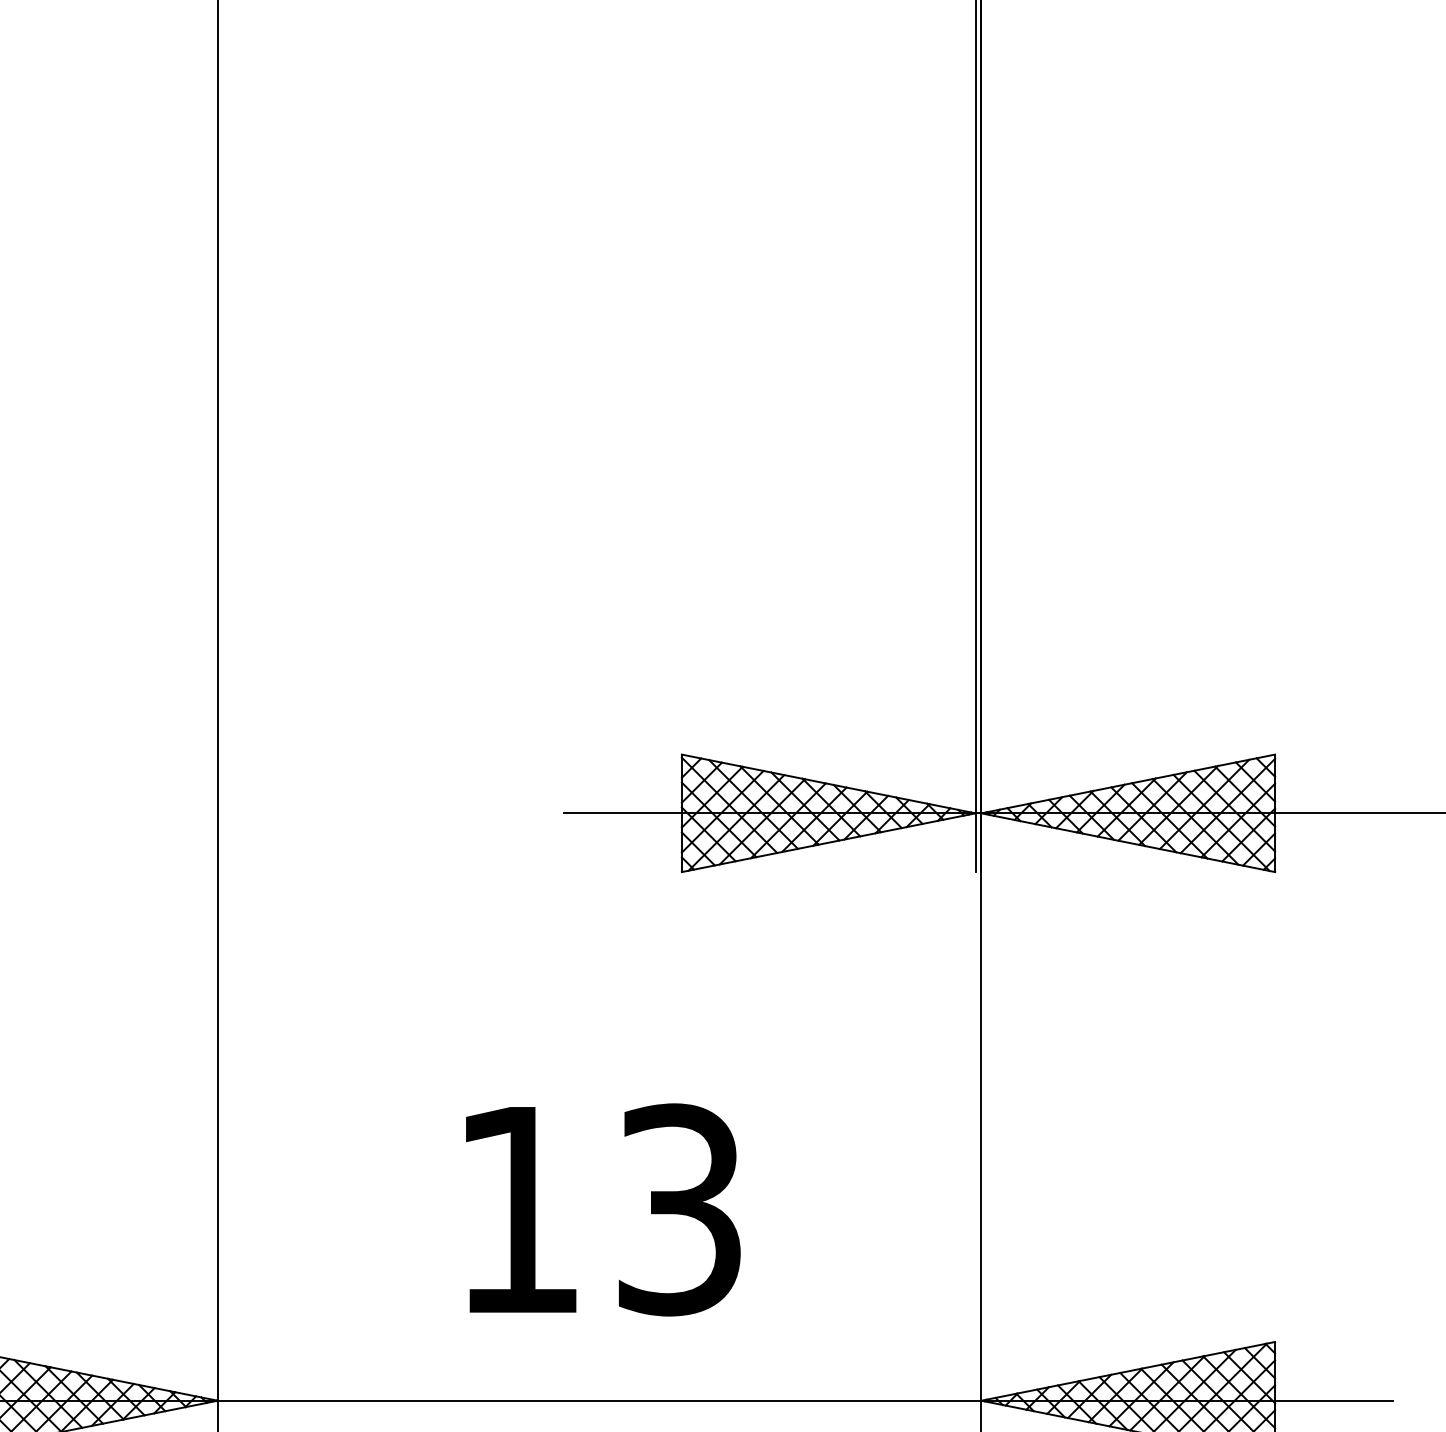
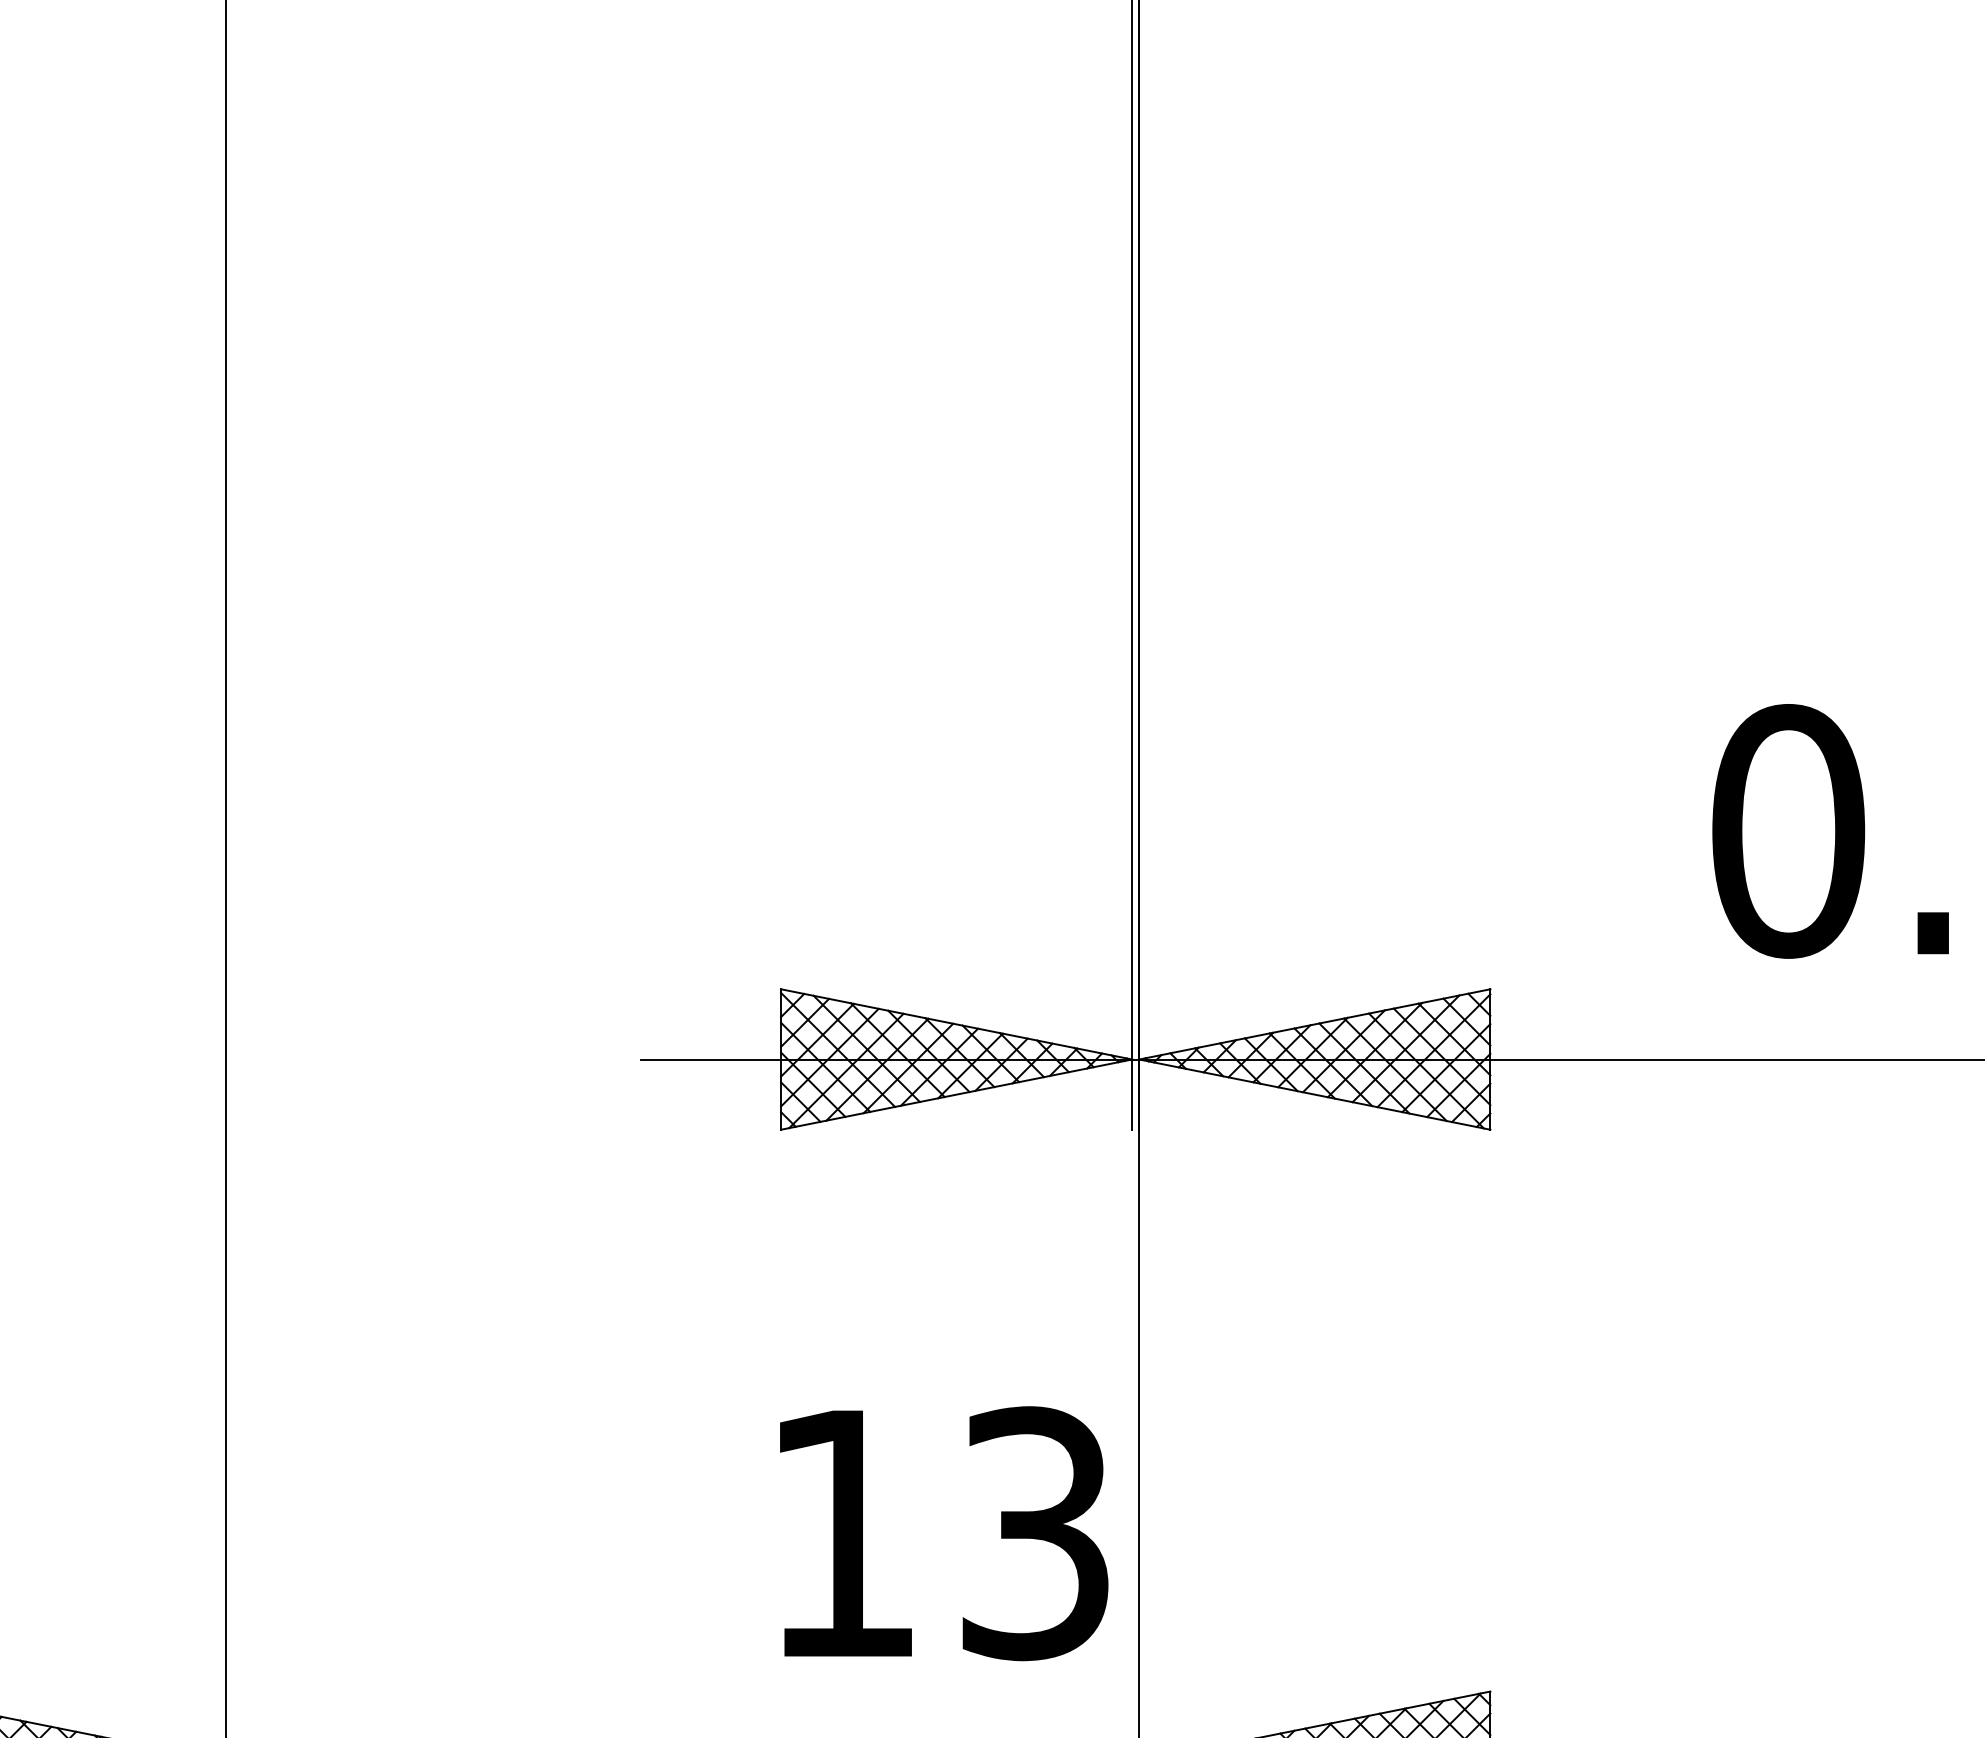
text: (603, 1209) -> (944, 1533), moved

